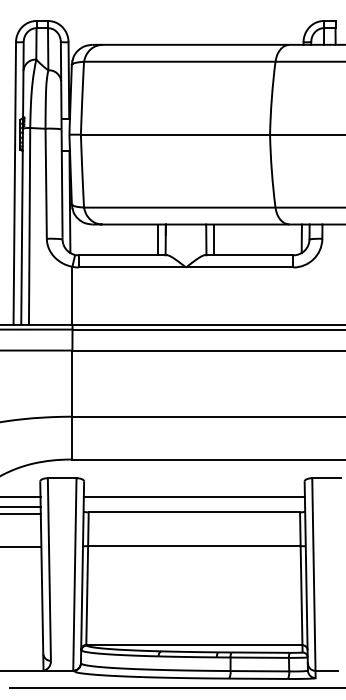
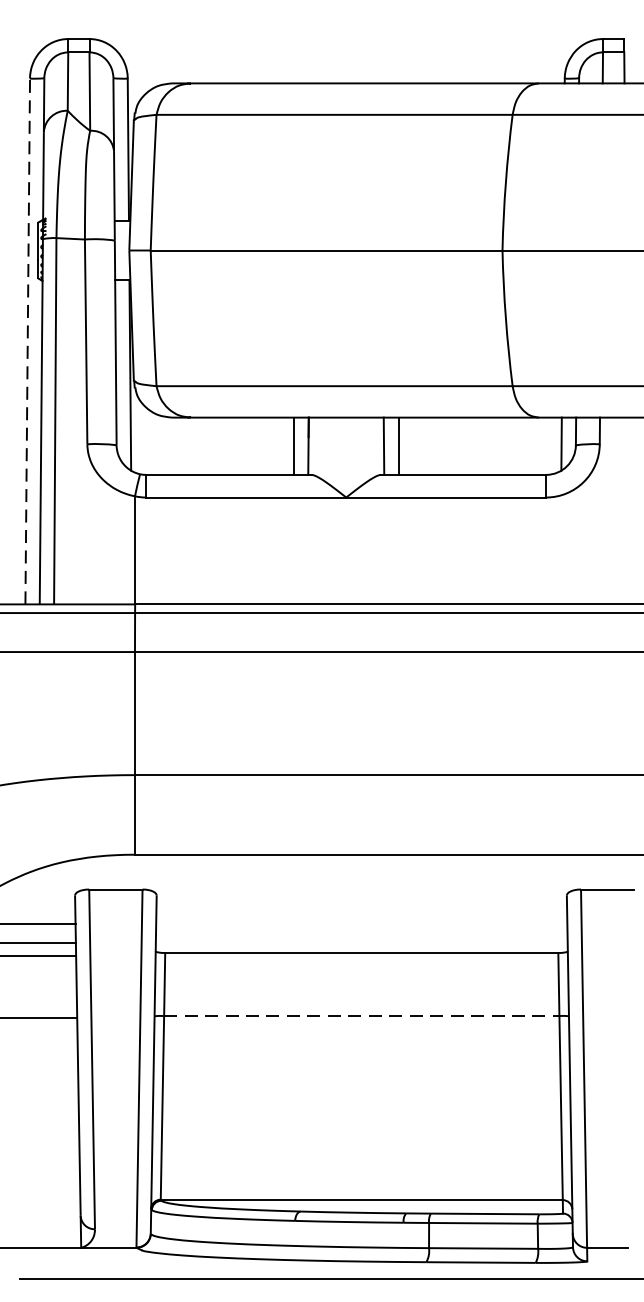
line: (14, 183) -> (27, 341), solid -> dashed
line: (193, 496) -> (360, 923), removed
line: (194, 546) -> (361, 1016), solid -> dashed

